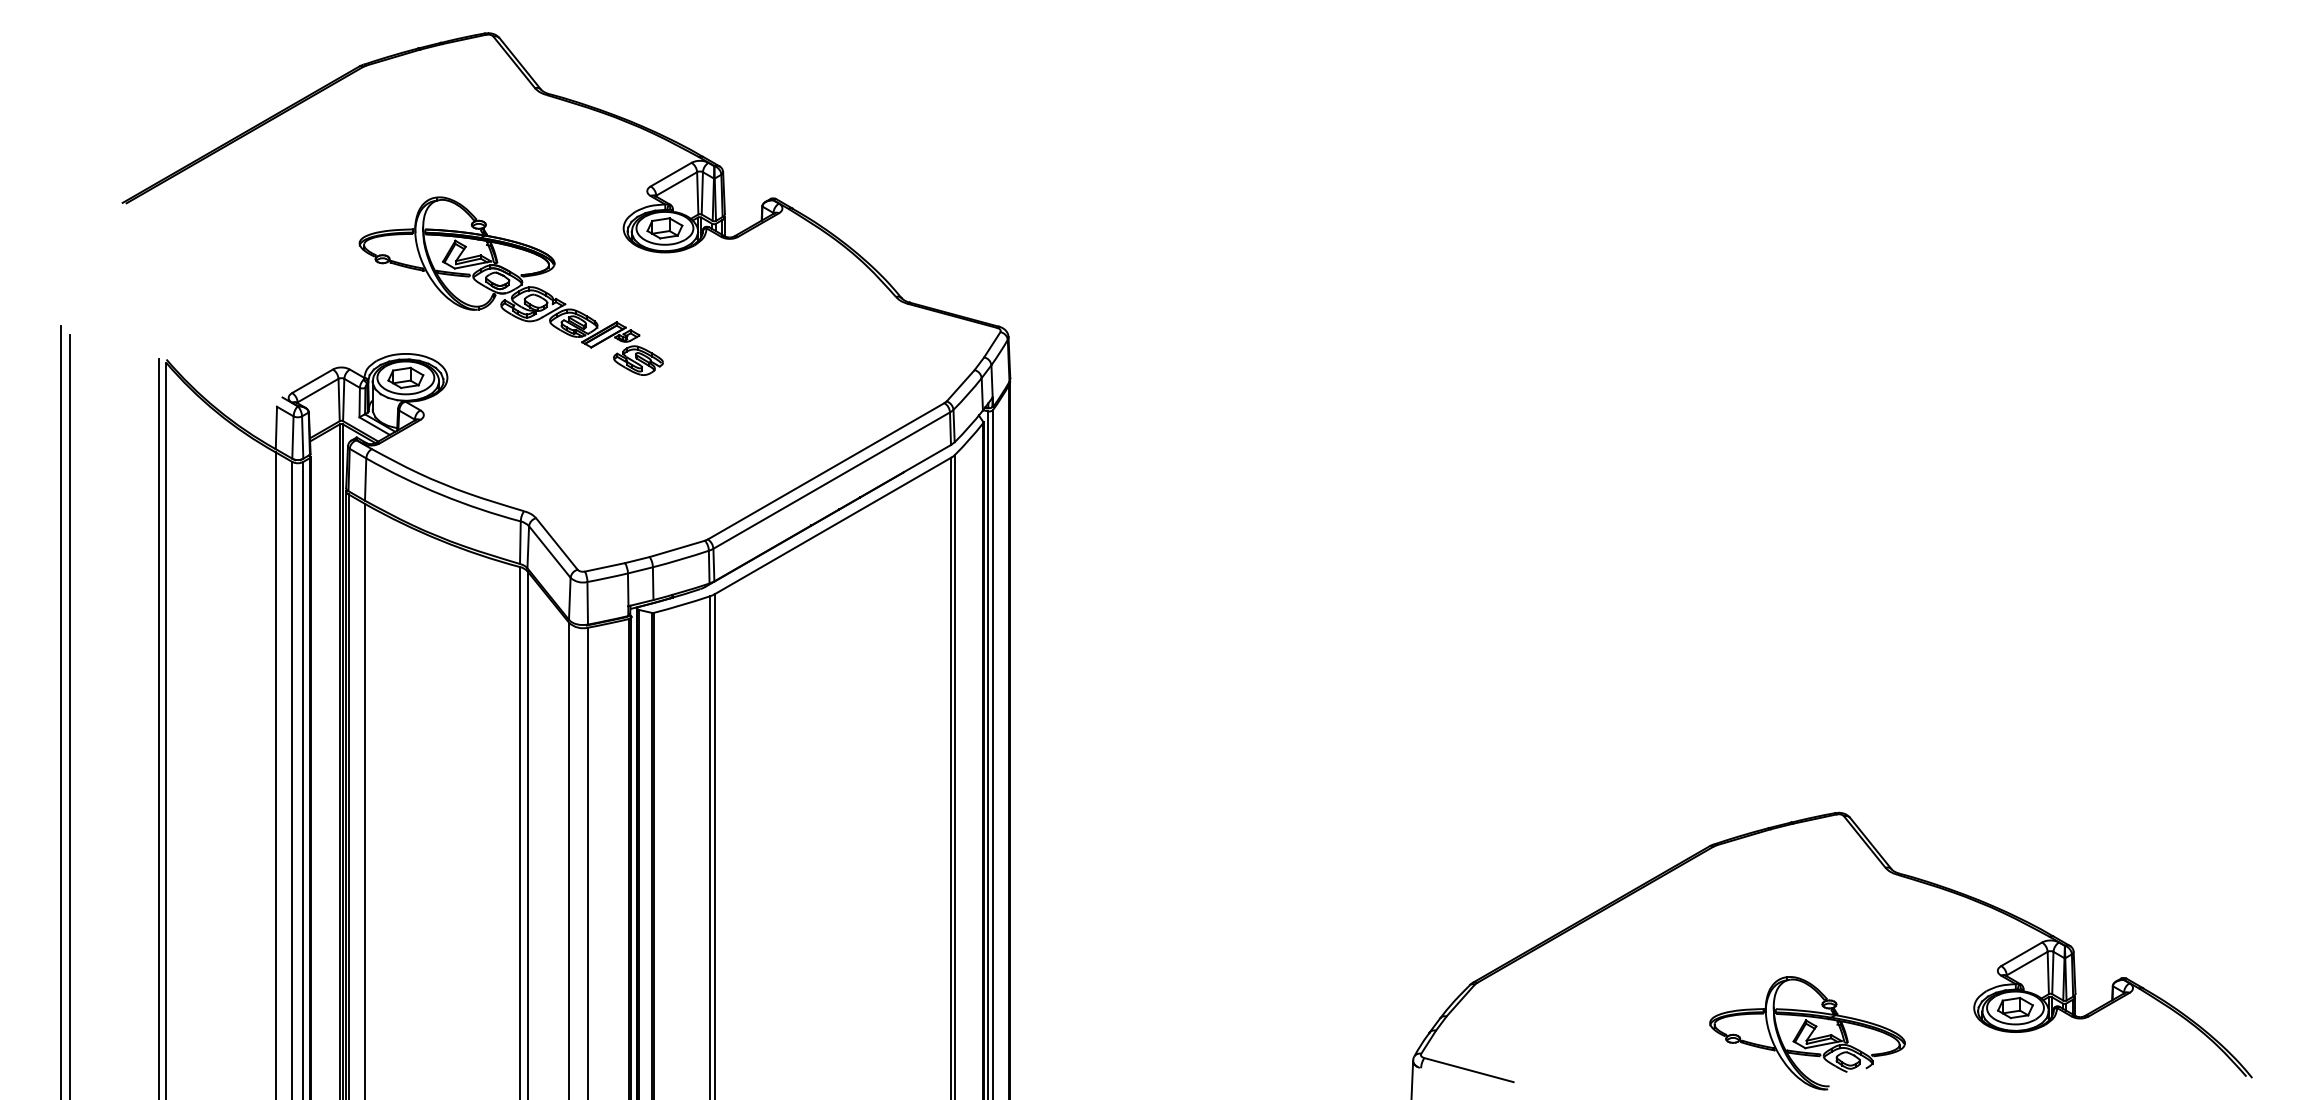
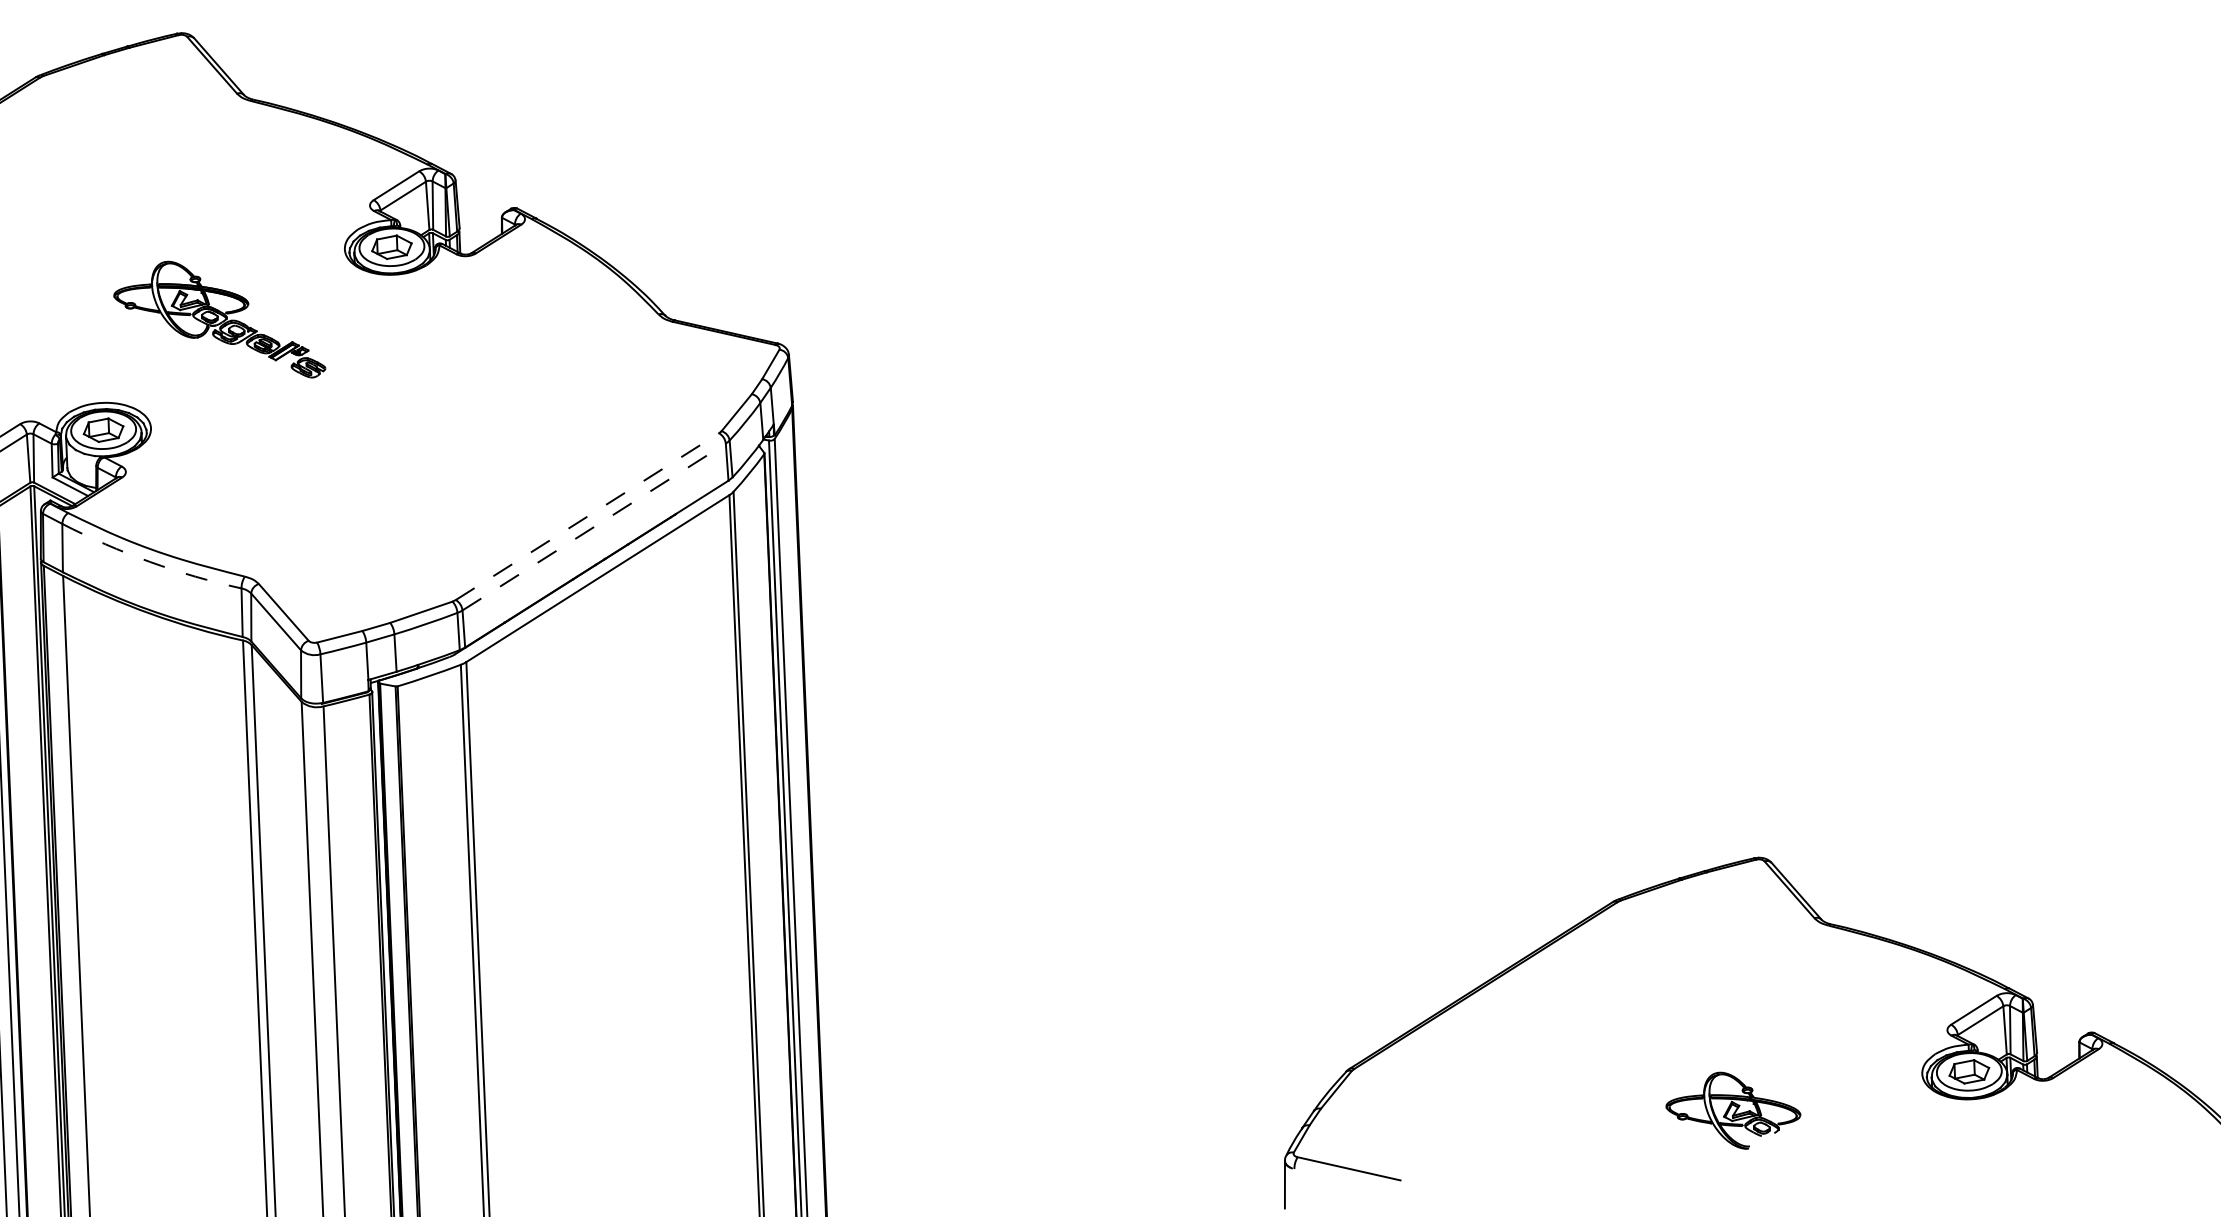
part: (510, 285) -> (218, 319), size x0.6
line: (826, 471) -> (587, 516), solid -> dashed
line: (831, 480) -> (593, 526), solid -> dashed
arc: (441, 494) -> (149, 561), solid -> dashed
part: (1807, 1033) -> (1733, 1110), size x0.6

